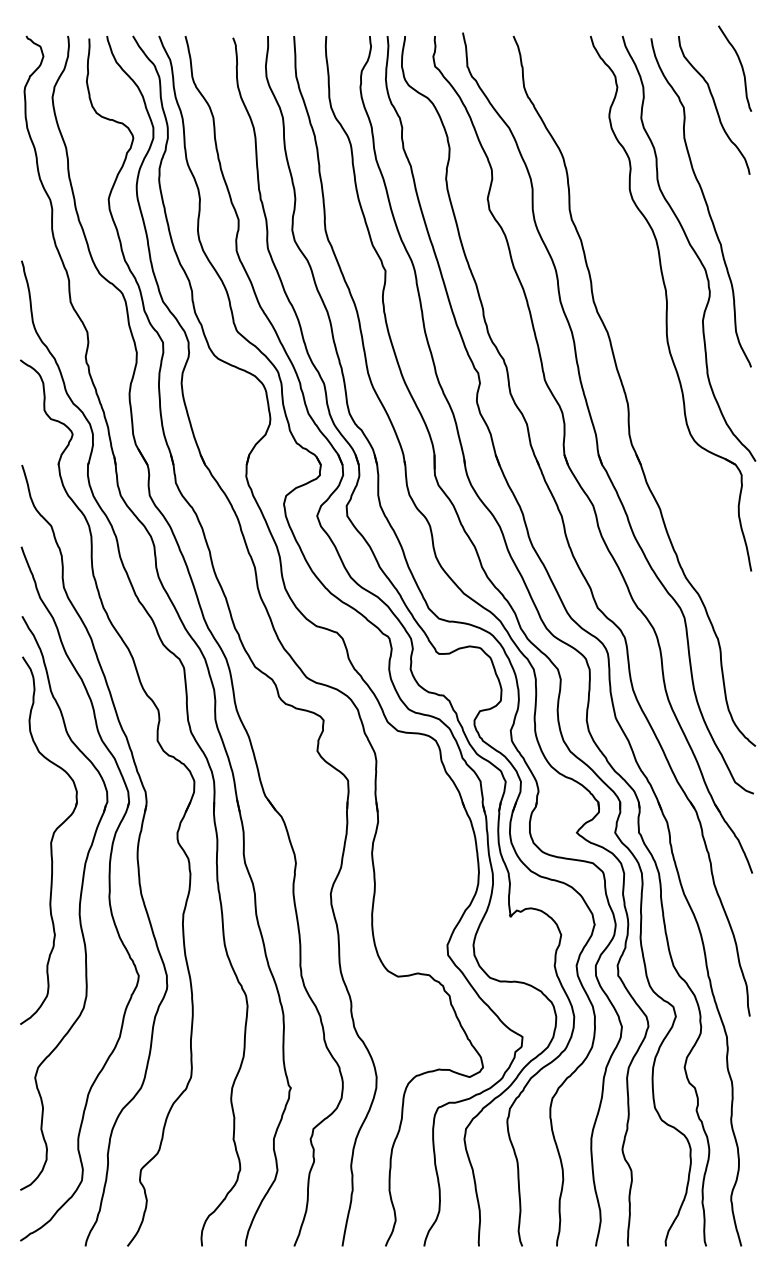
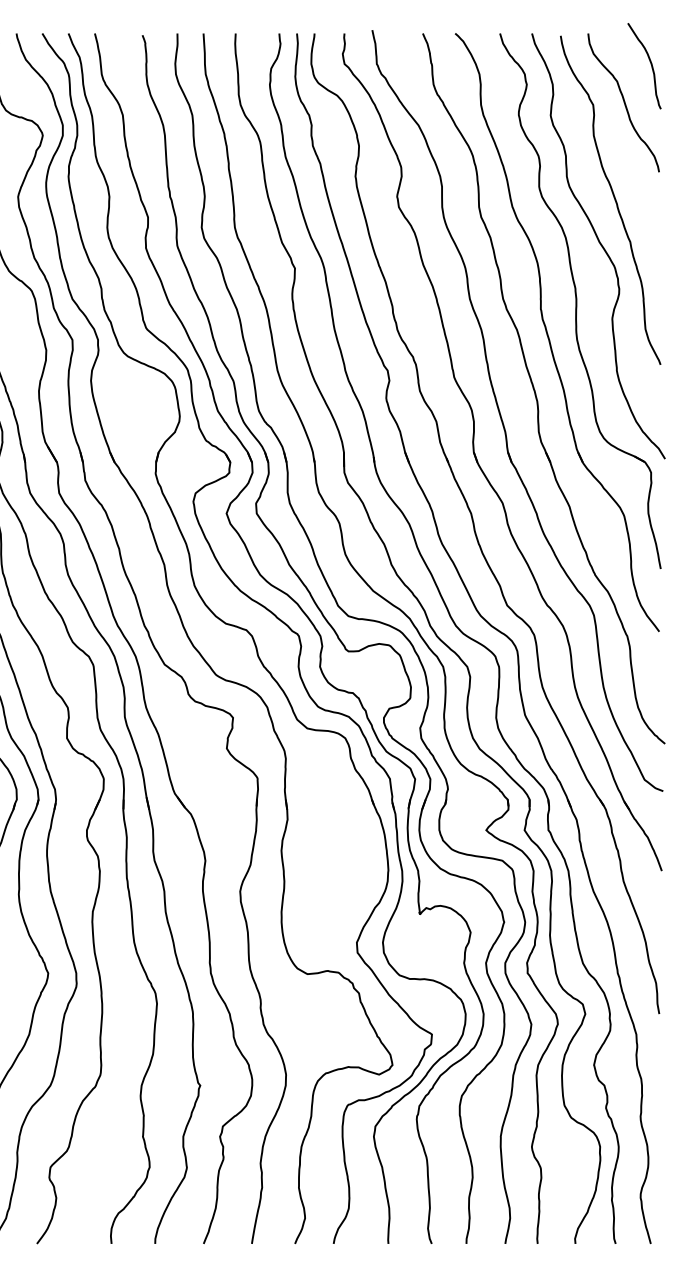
part: (639, 337) -> (548, 334), added

